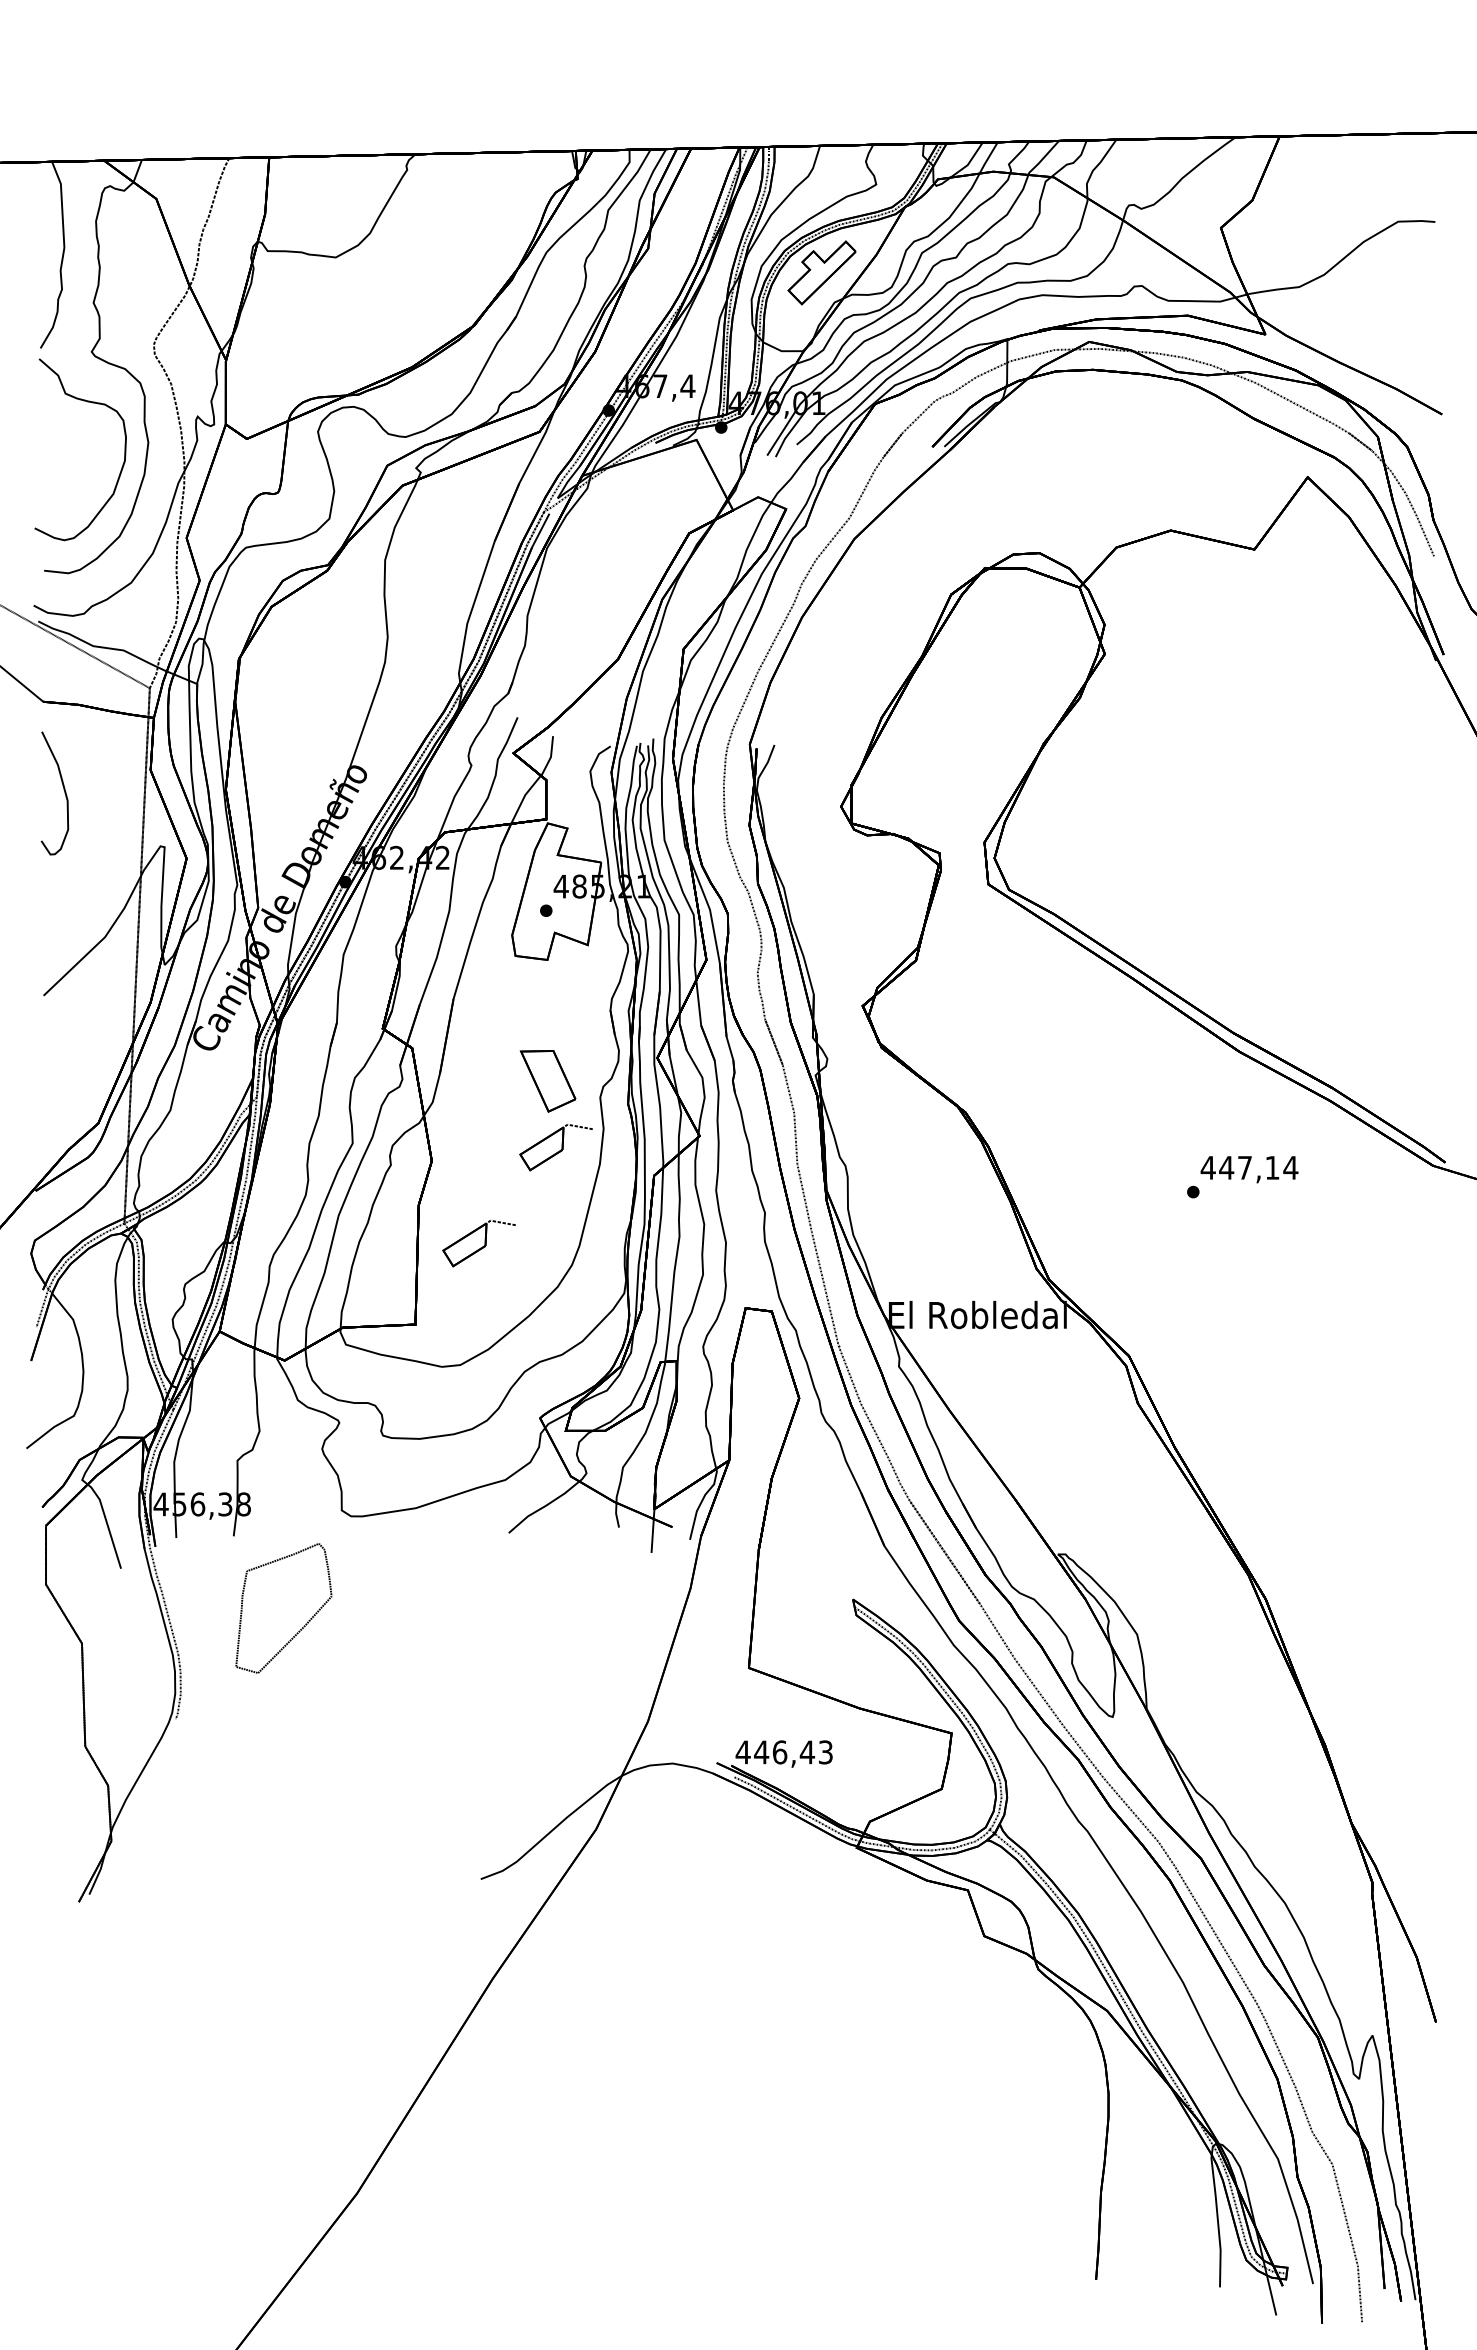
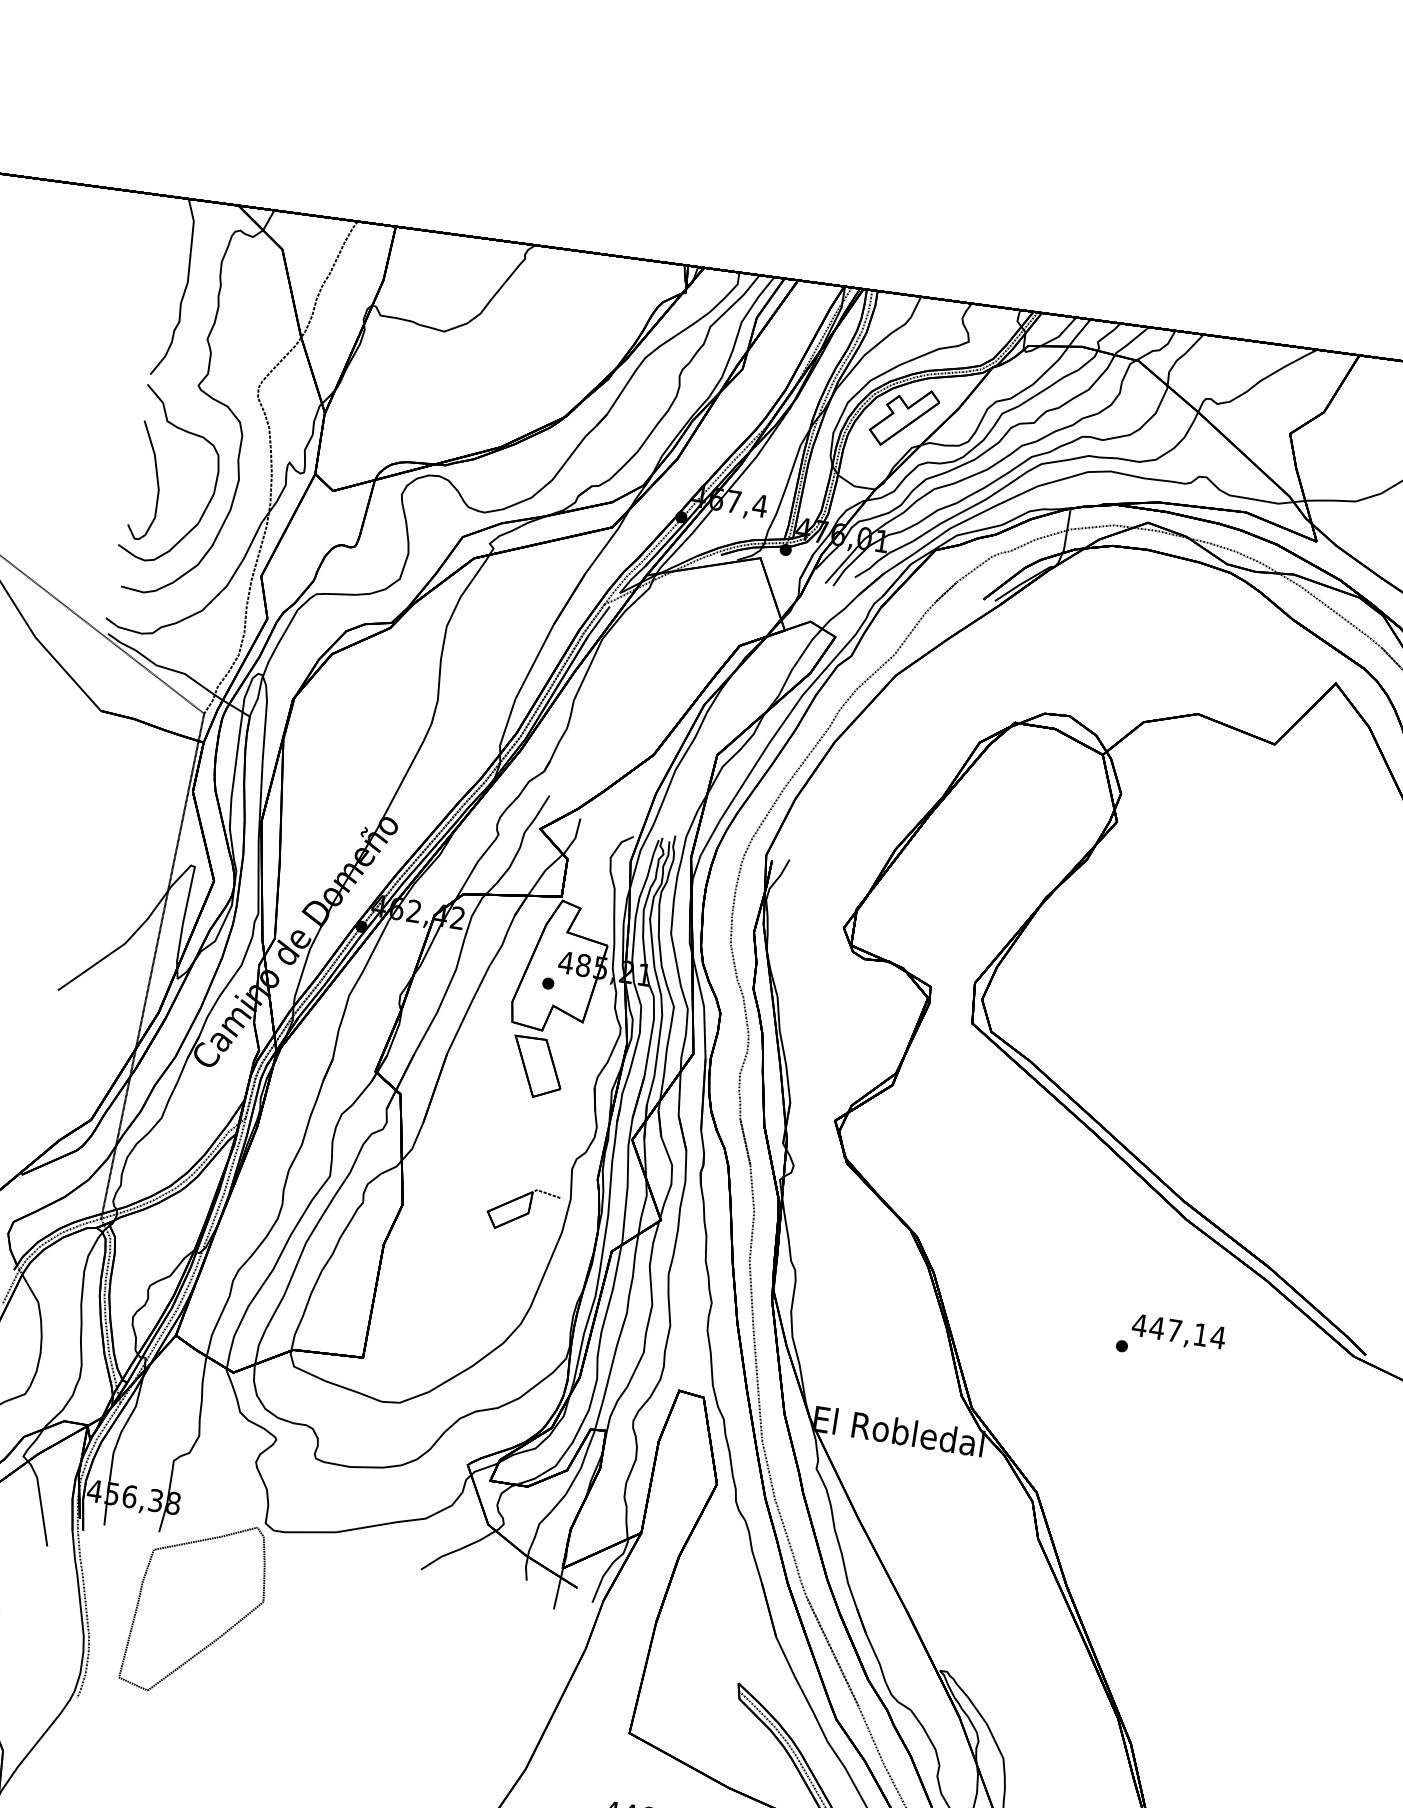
part: (63, 789) -> (156, 478), moved
part: (547, 1081) -> (536, 1068), moved
part: (478, 1243) -> (434, 1289), removed
part: (283, 1608) -> (195, 1608), size x1.43

